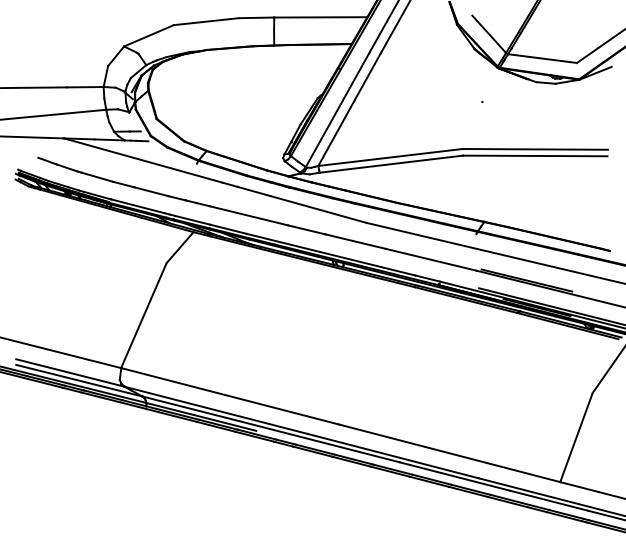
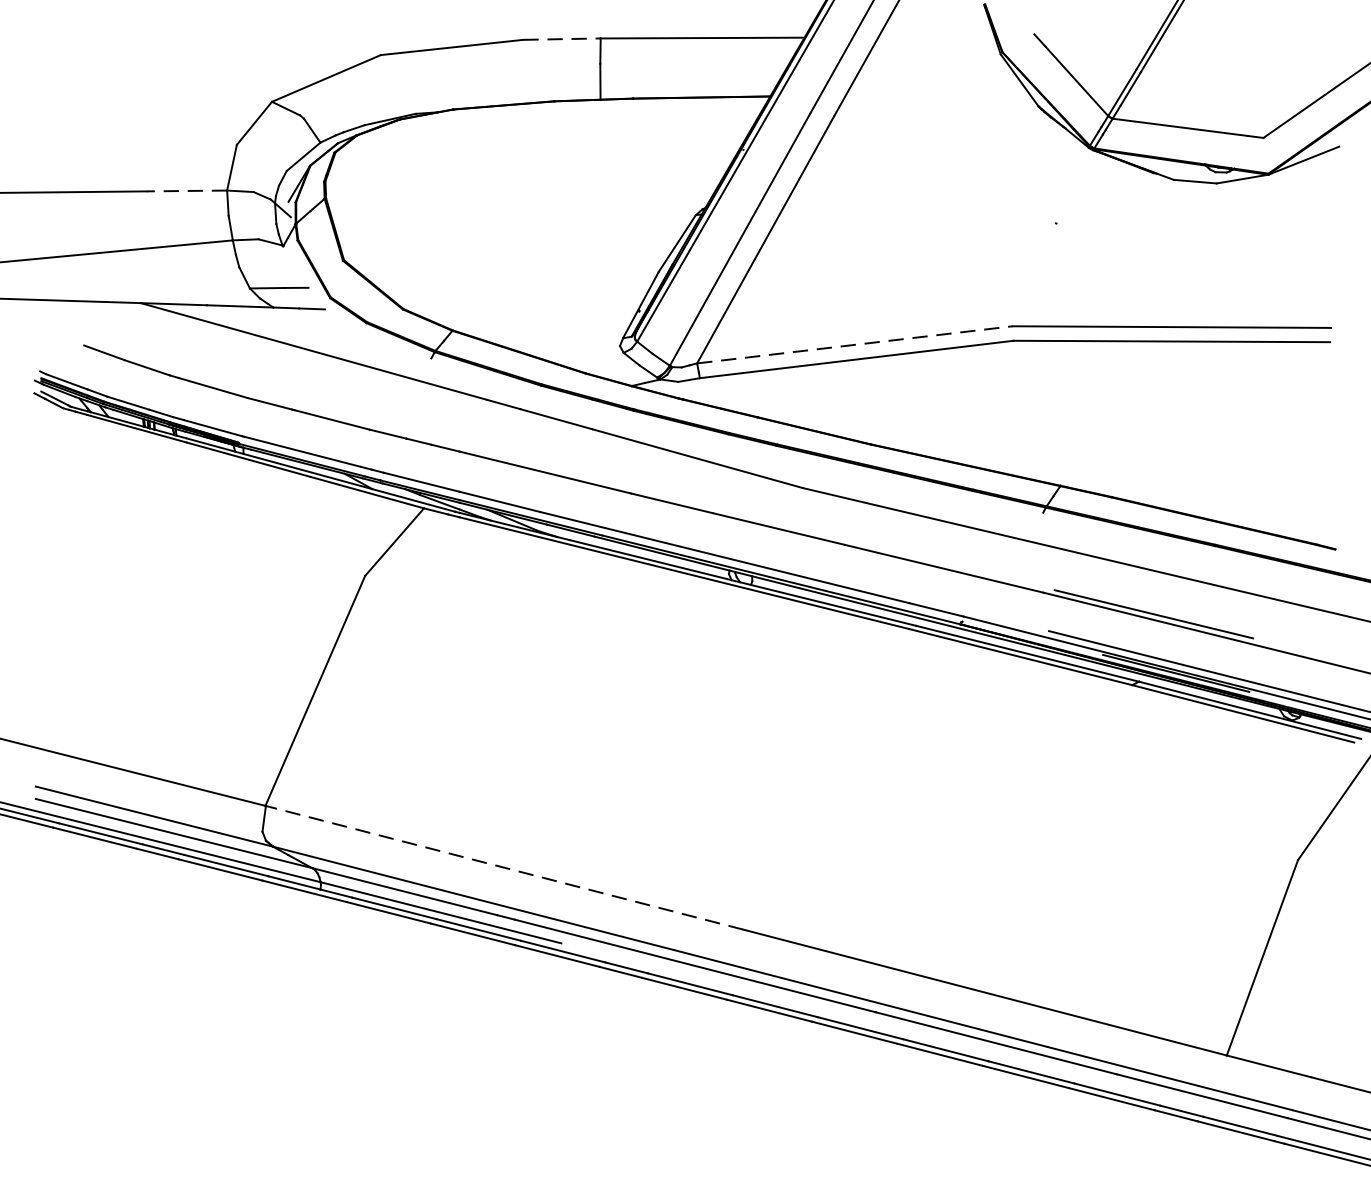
line: (256, 17) -> (561, 38), solid -> dashed
line: (84, 87) -> (185, 191), solid -> dashed
line: (390, 157) -> (855, 344), solid -> dashed
line: (230, 396) -> (504, 868), solid -> dashed

